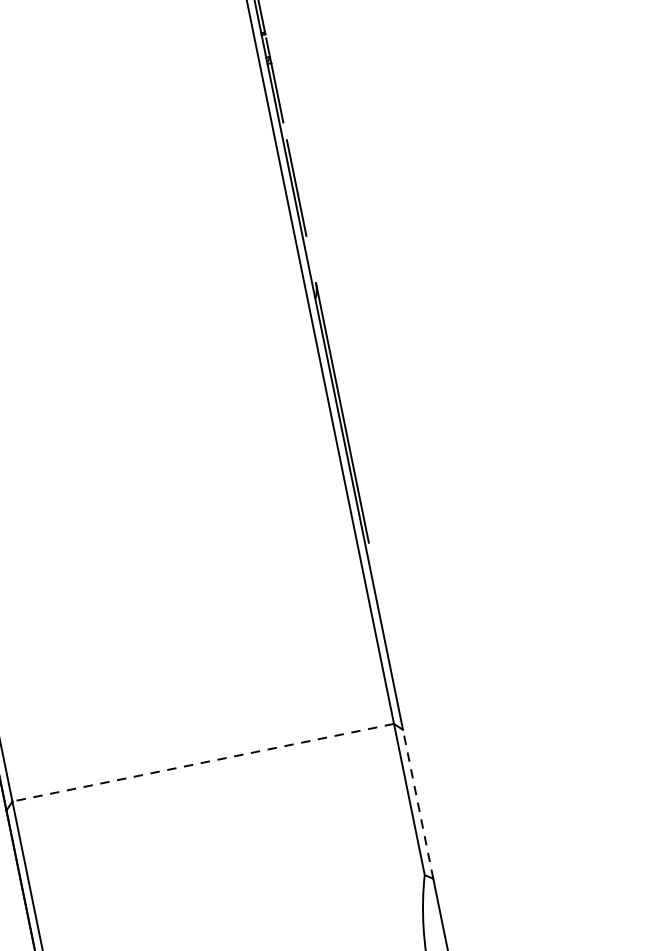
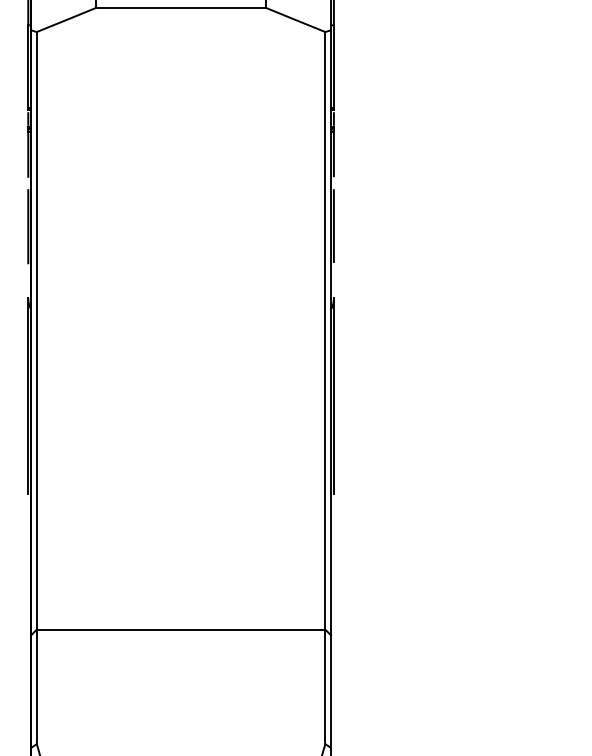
line: (202, 762) -> (180, 629), dashed -> solid
line: (418, 803) -> (331, 691), dashed -> solid

